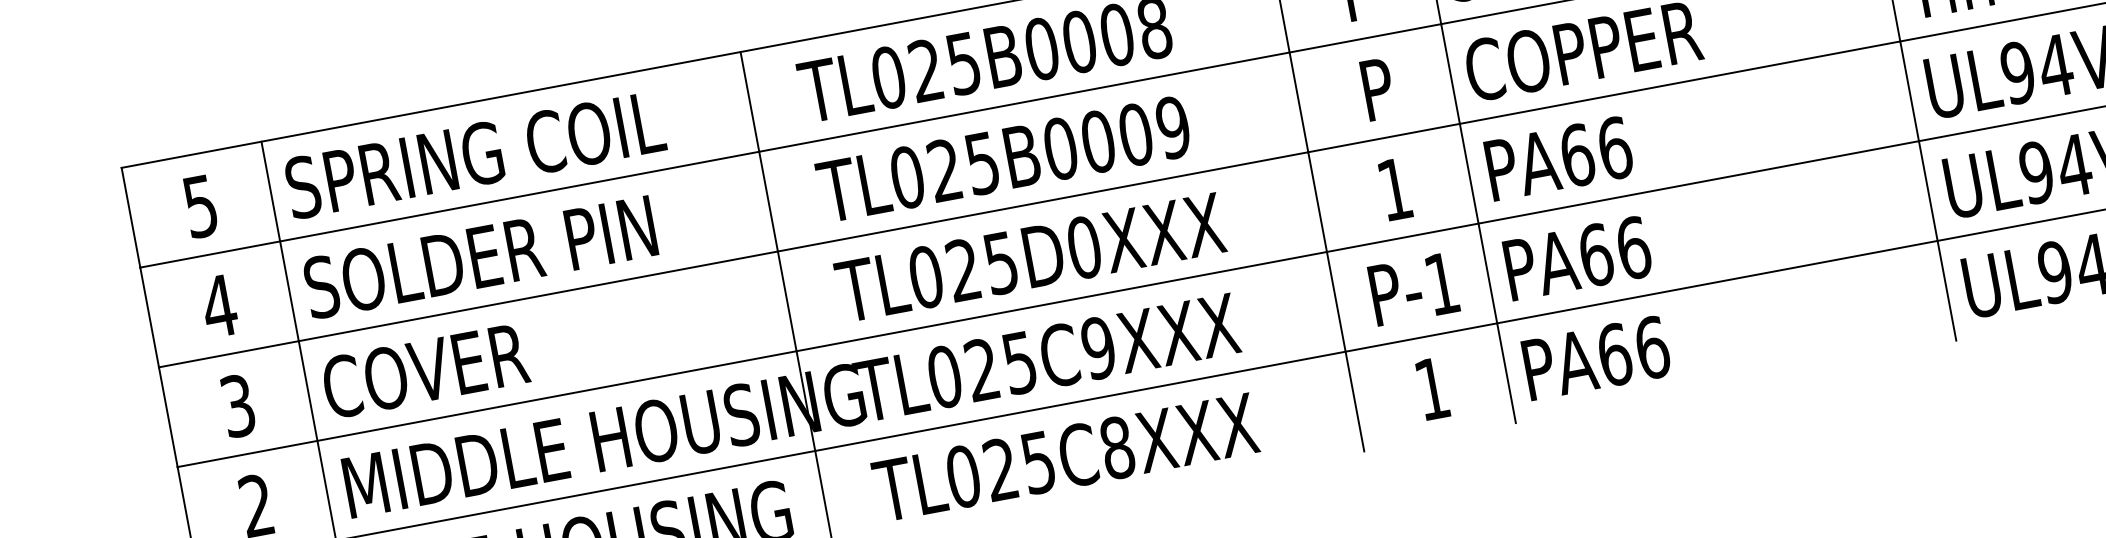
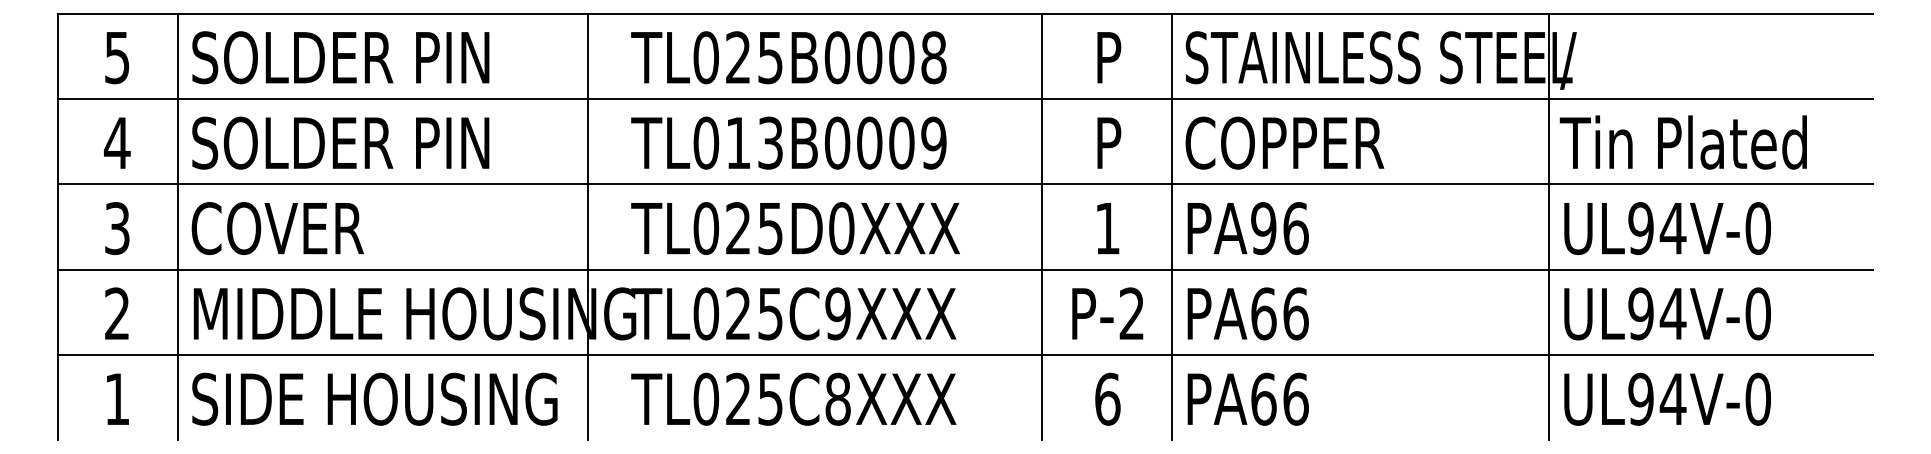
text: (494, 151) -> (368, 57), SPRING COIL -> SOLDER PIN
text: (1577, 155) -> (1263, 228), PA66 -> PA96
text: (963, 166) -> (754, 142), TL025B0009 -> TL013B0009
text: (1441, 283) -> (1131, 313), P-1 -> P-2
text: (1431, 388) -> (1107, 398), 1 -> 6

